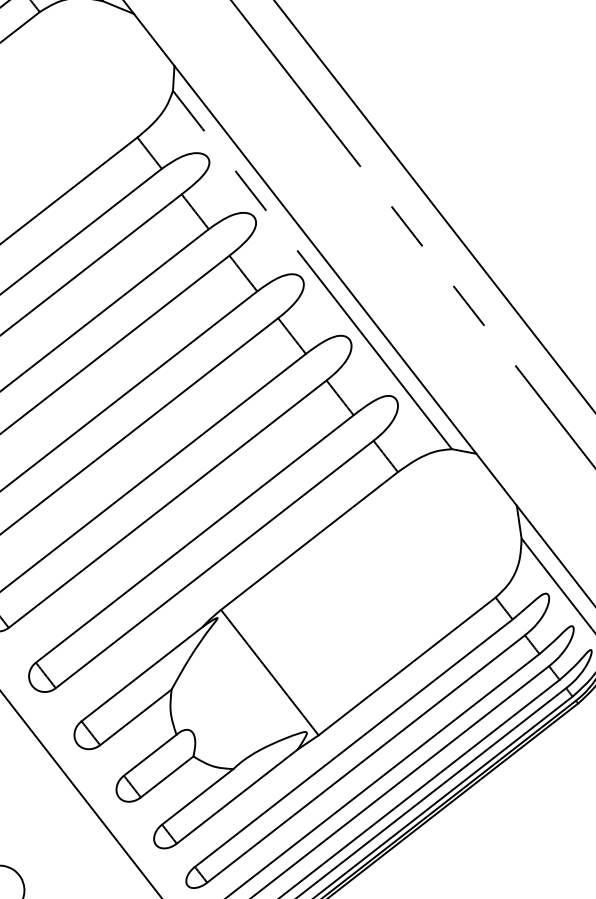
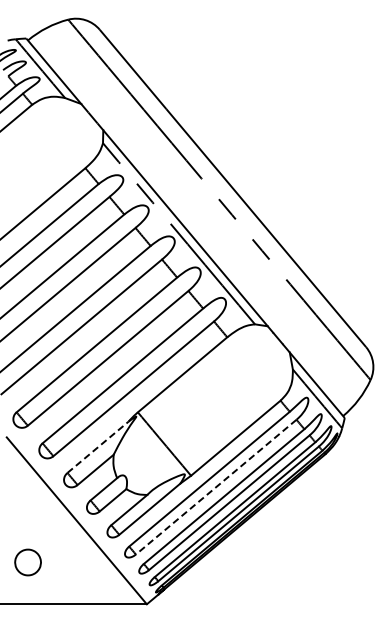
line: (142, 674) -> (98, 447), solid -> dashed
line: (366, 759) -> (216, 487), solid -> dashed

